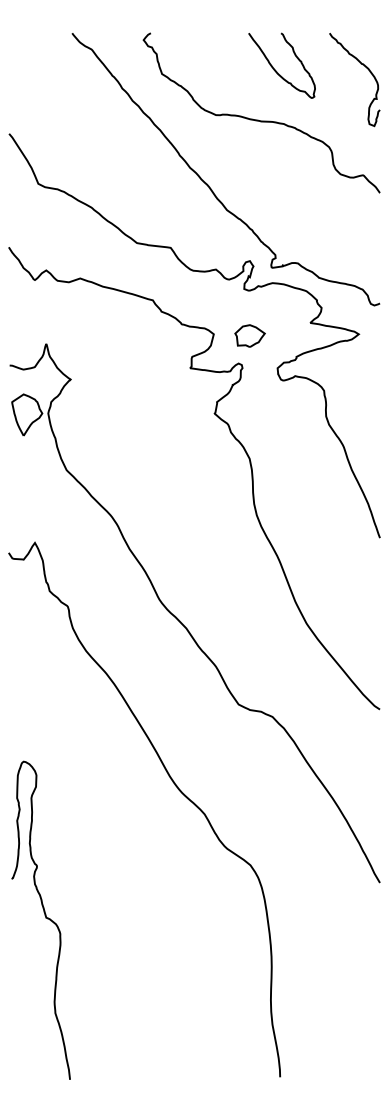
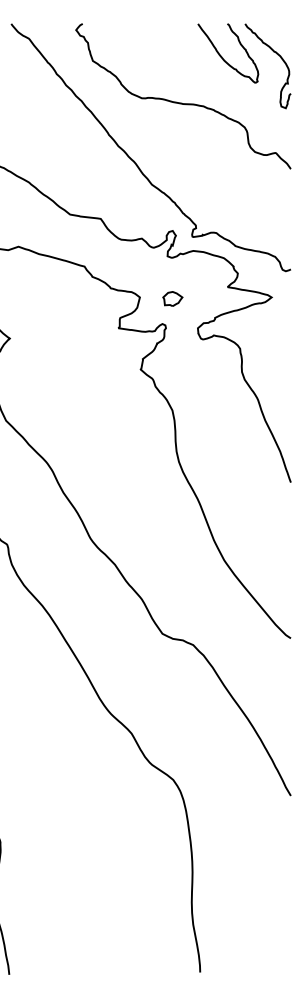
curve: (276, 70) -> (223, 57), moved
part: (249, 335) -> (172, 298), size x0.71

